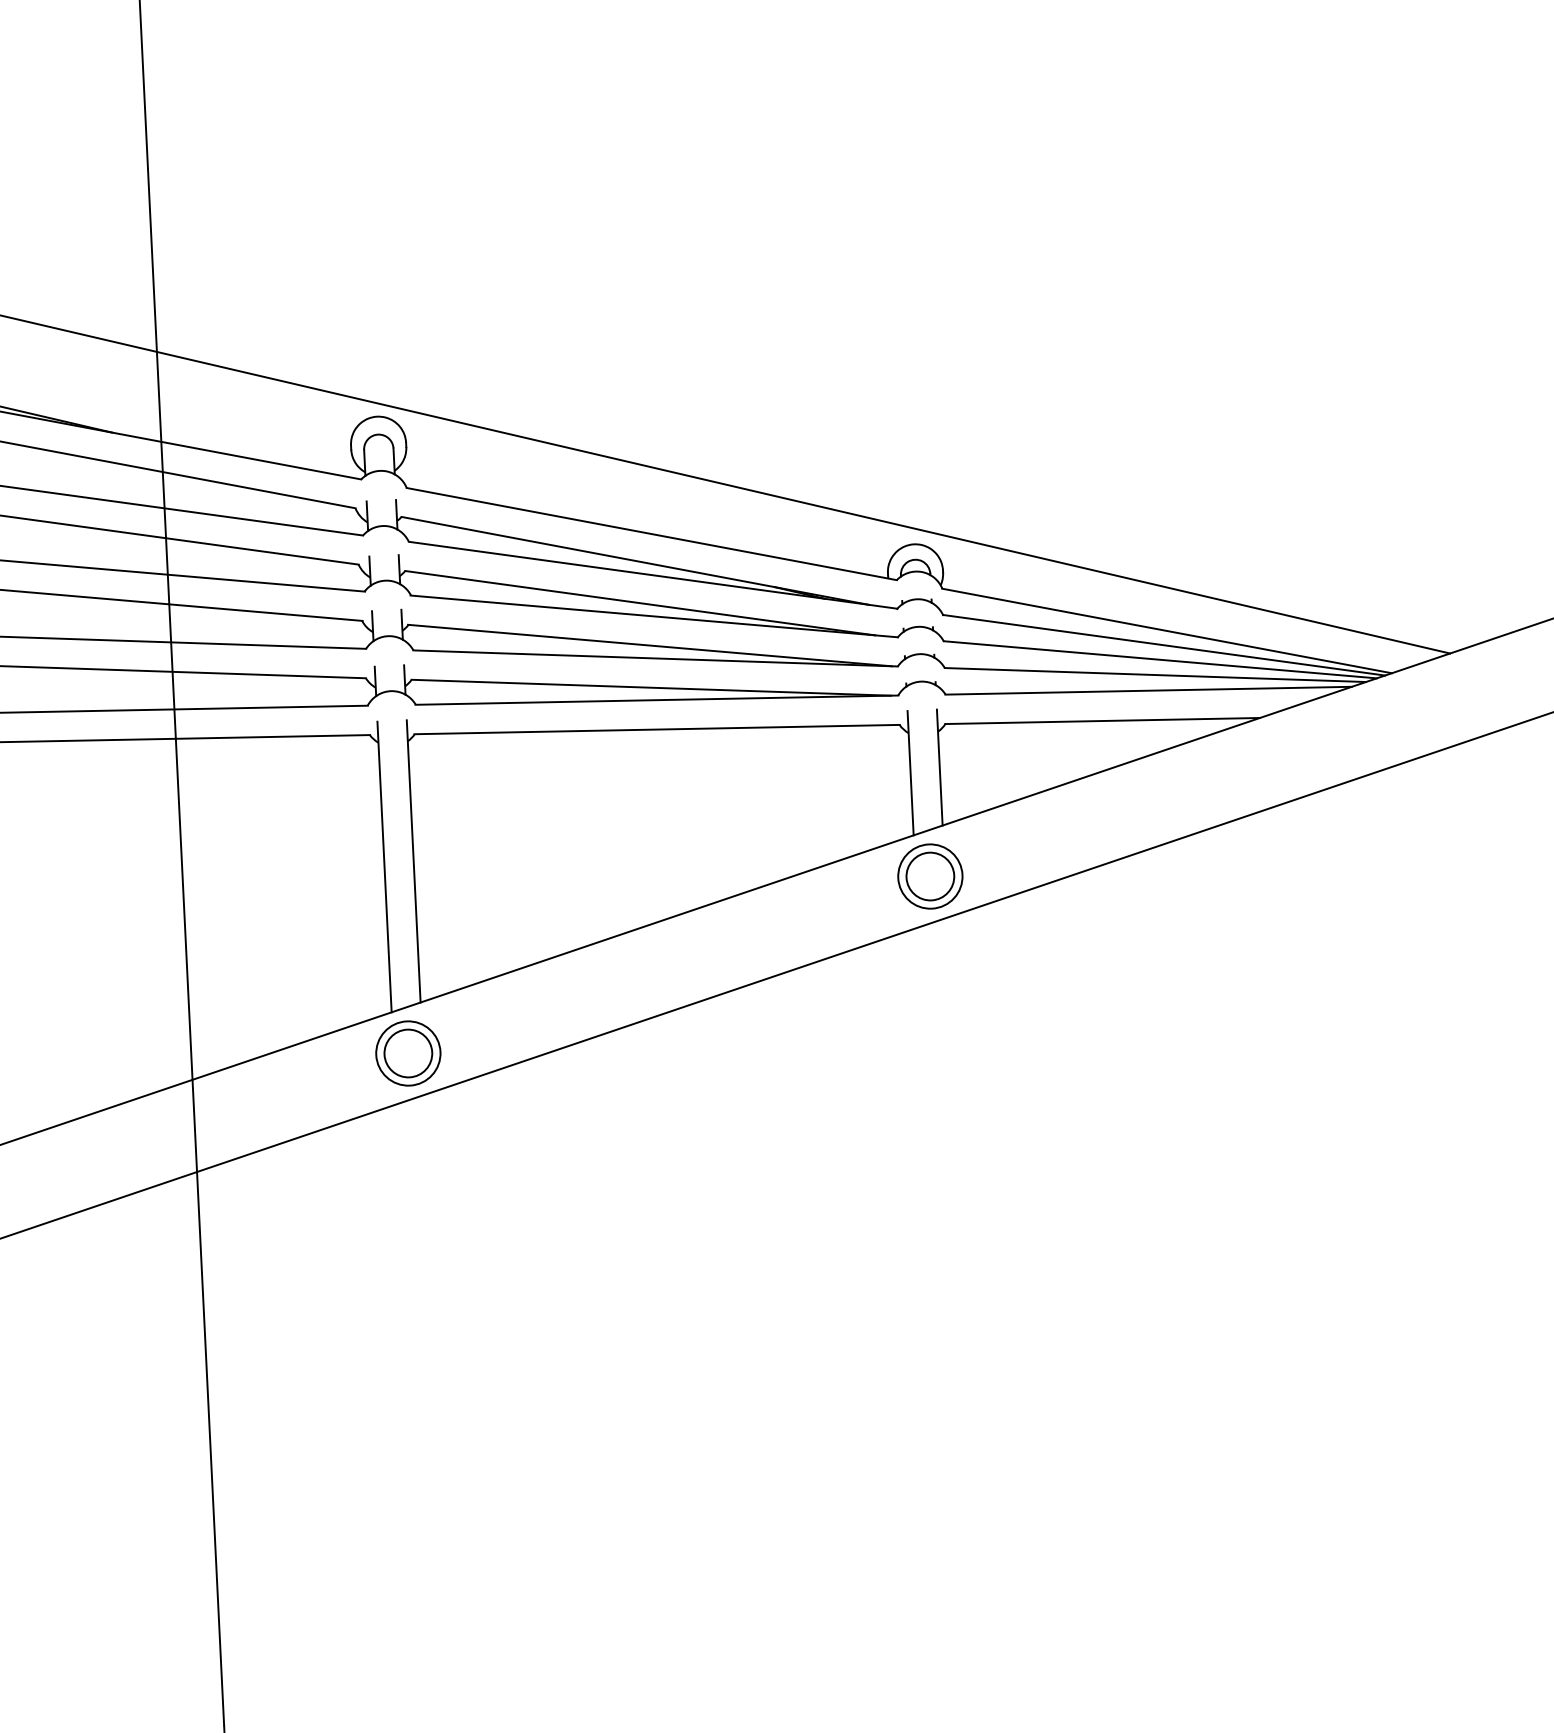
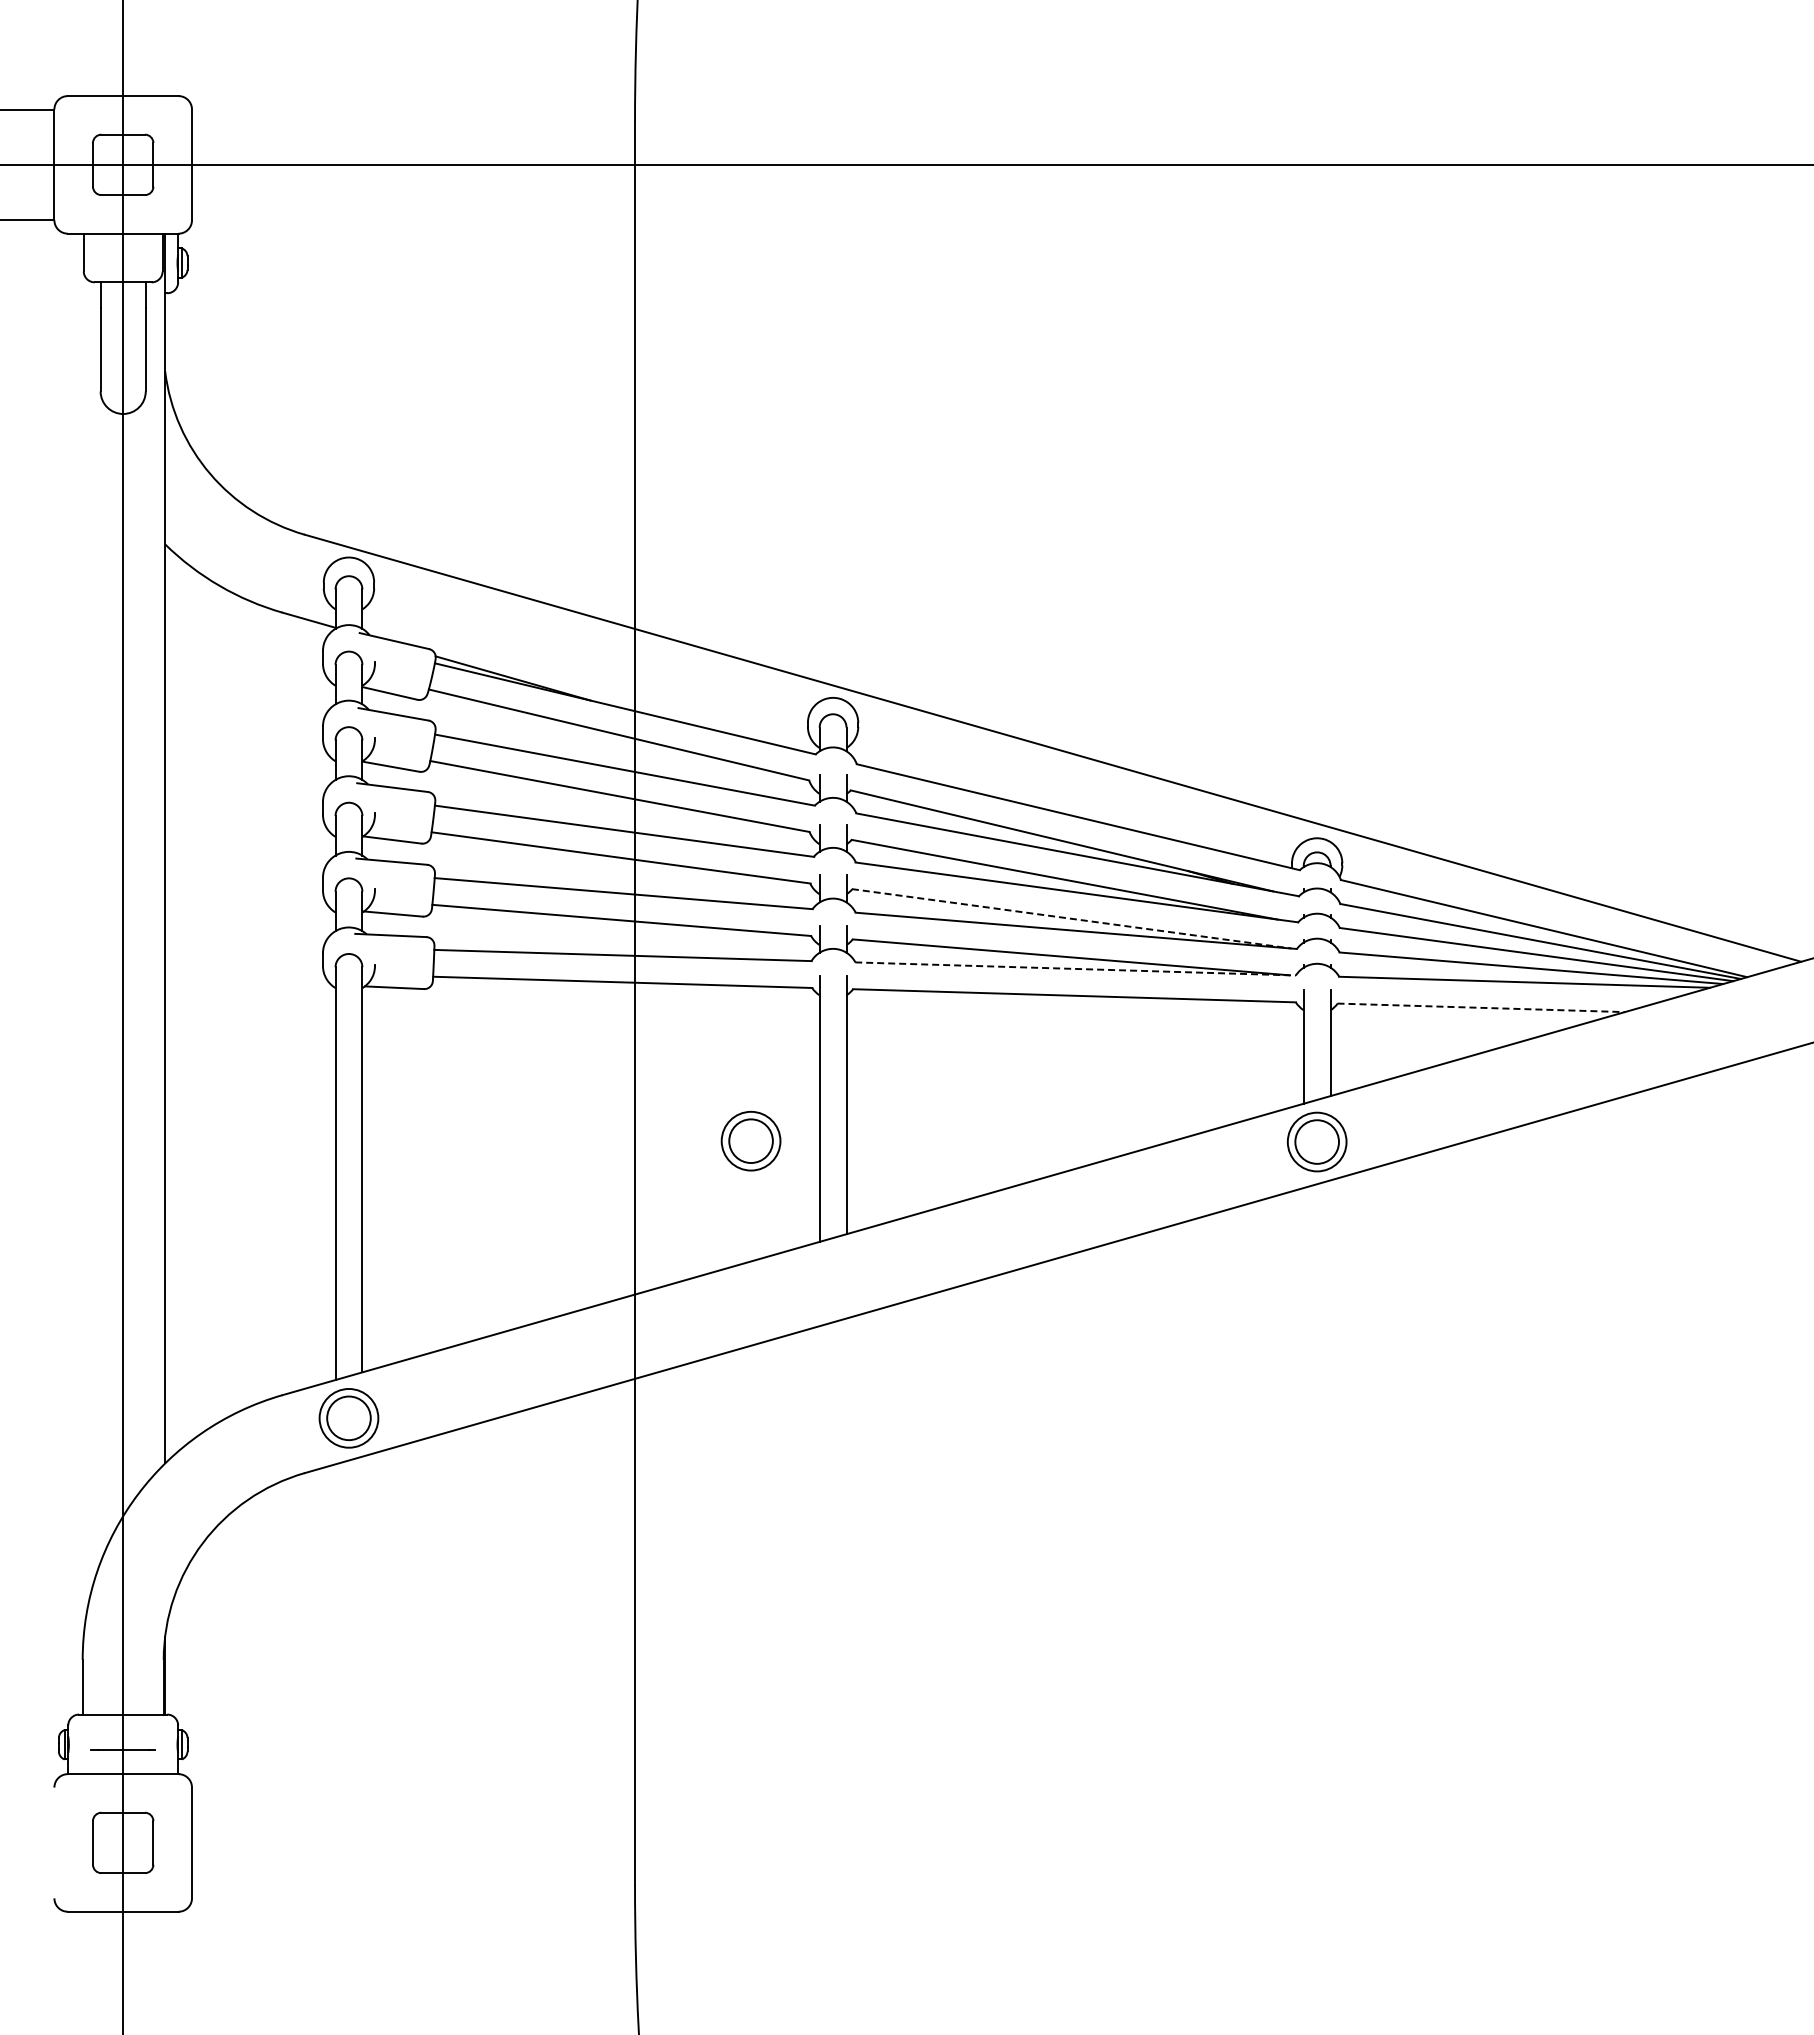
line: (649, 645) -> (1071, 918), solid -> dashed
line: (656, 699) -> (1075, 968), solid -> dashed
line: (1102, 720) -> (1481, 1007), solid -> dashed
part: (407, 1053) -> (750, 1141), moved

